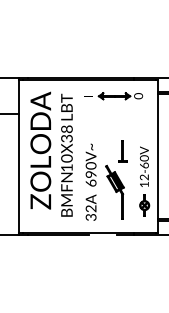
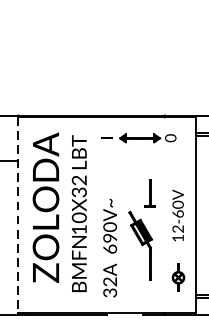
text: (67, 129) -> (80, 180), 10X38 -> 10X32
line: (18, 156) -> (17, 215), solid -> dashed
text: (144, 166) -> (178, 215), moved
part: (116, 179) -> (142, 229), moved

